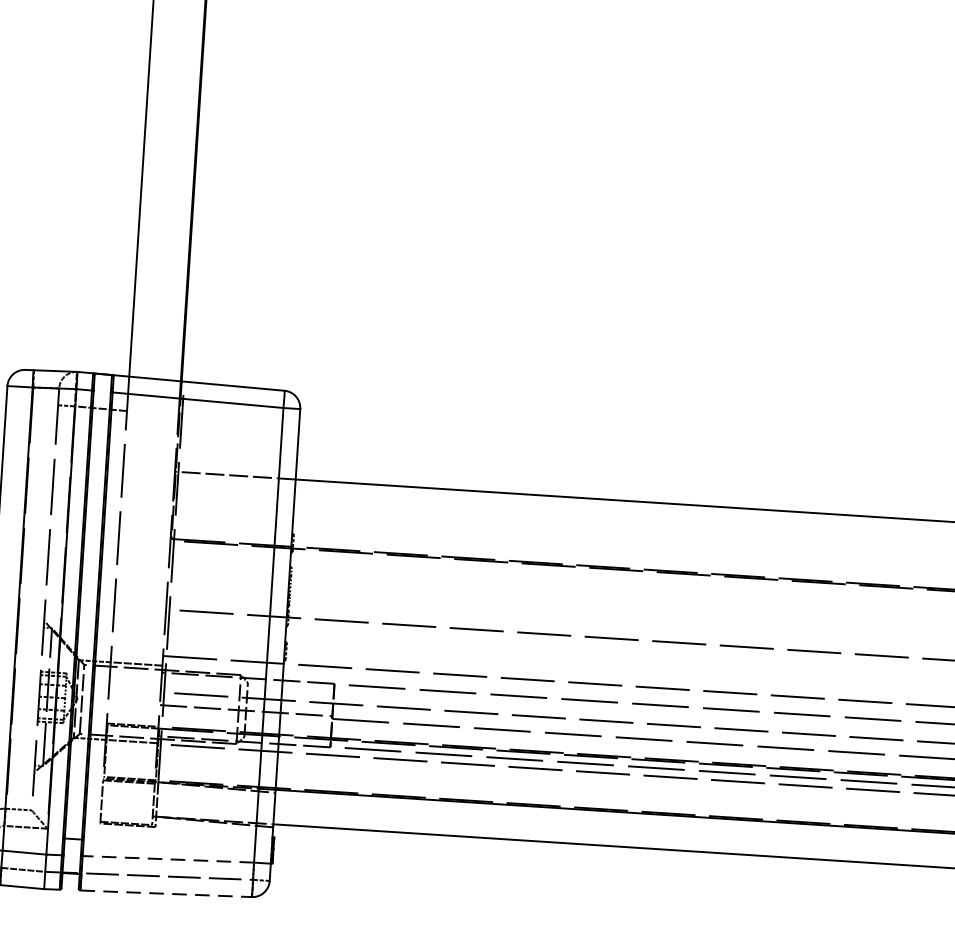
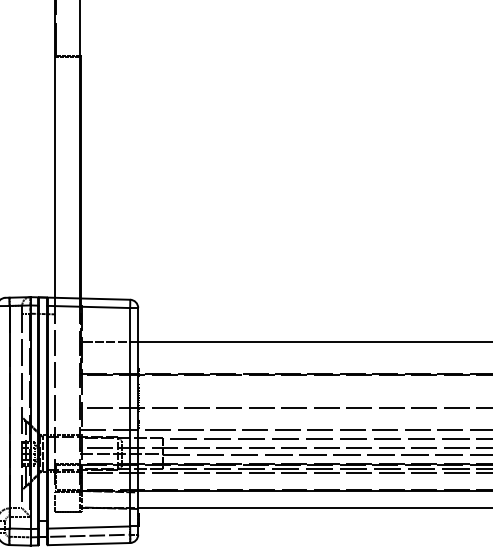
line: (167, 859) -> (88, 527), dashed -> solid
line: (167, 894) -> (89, 544), dashed -> solid

